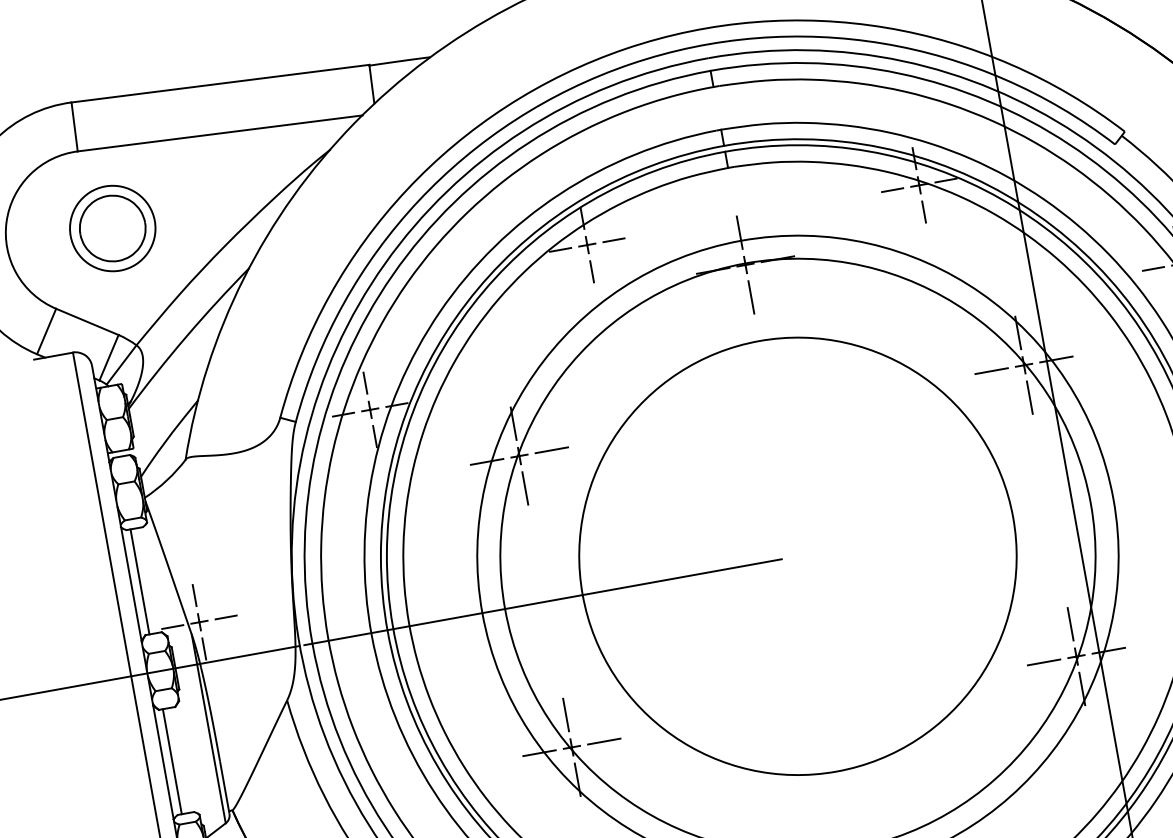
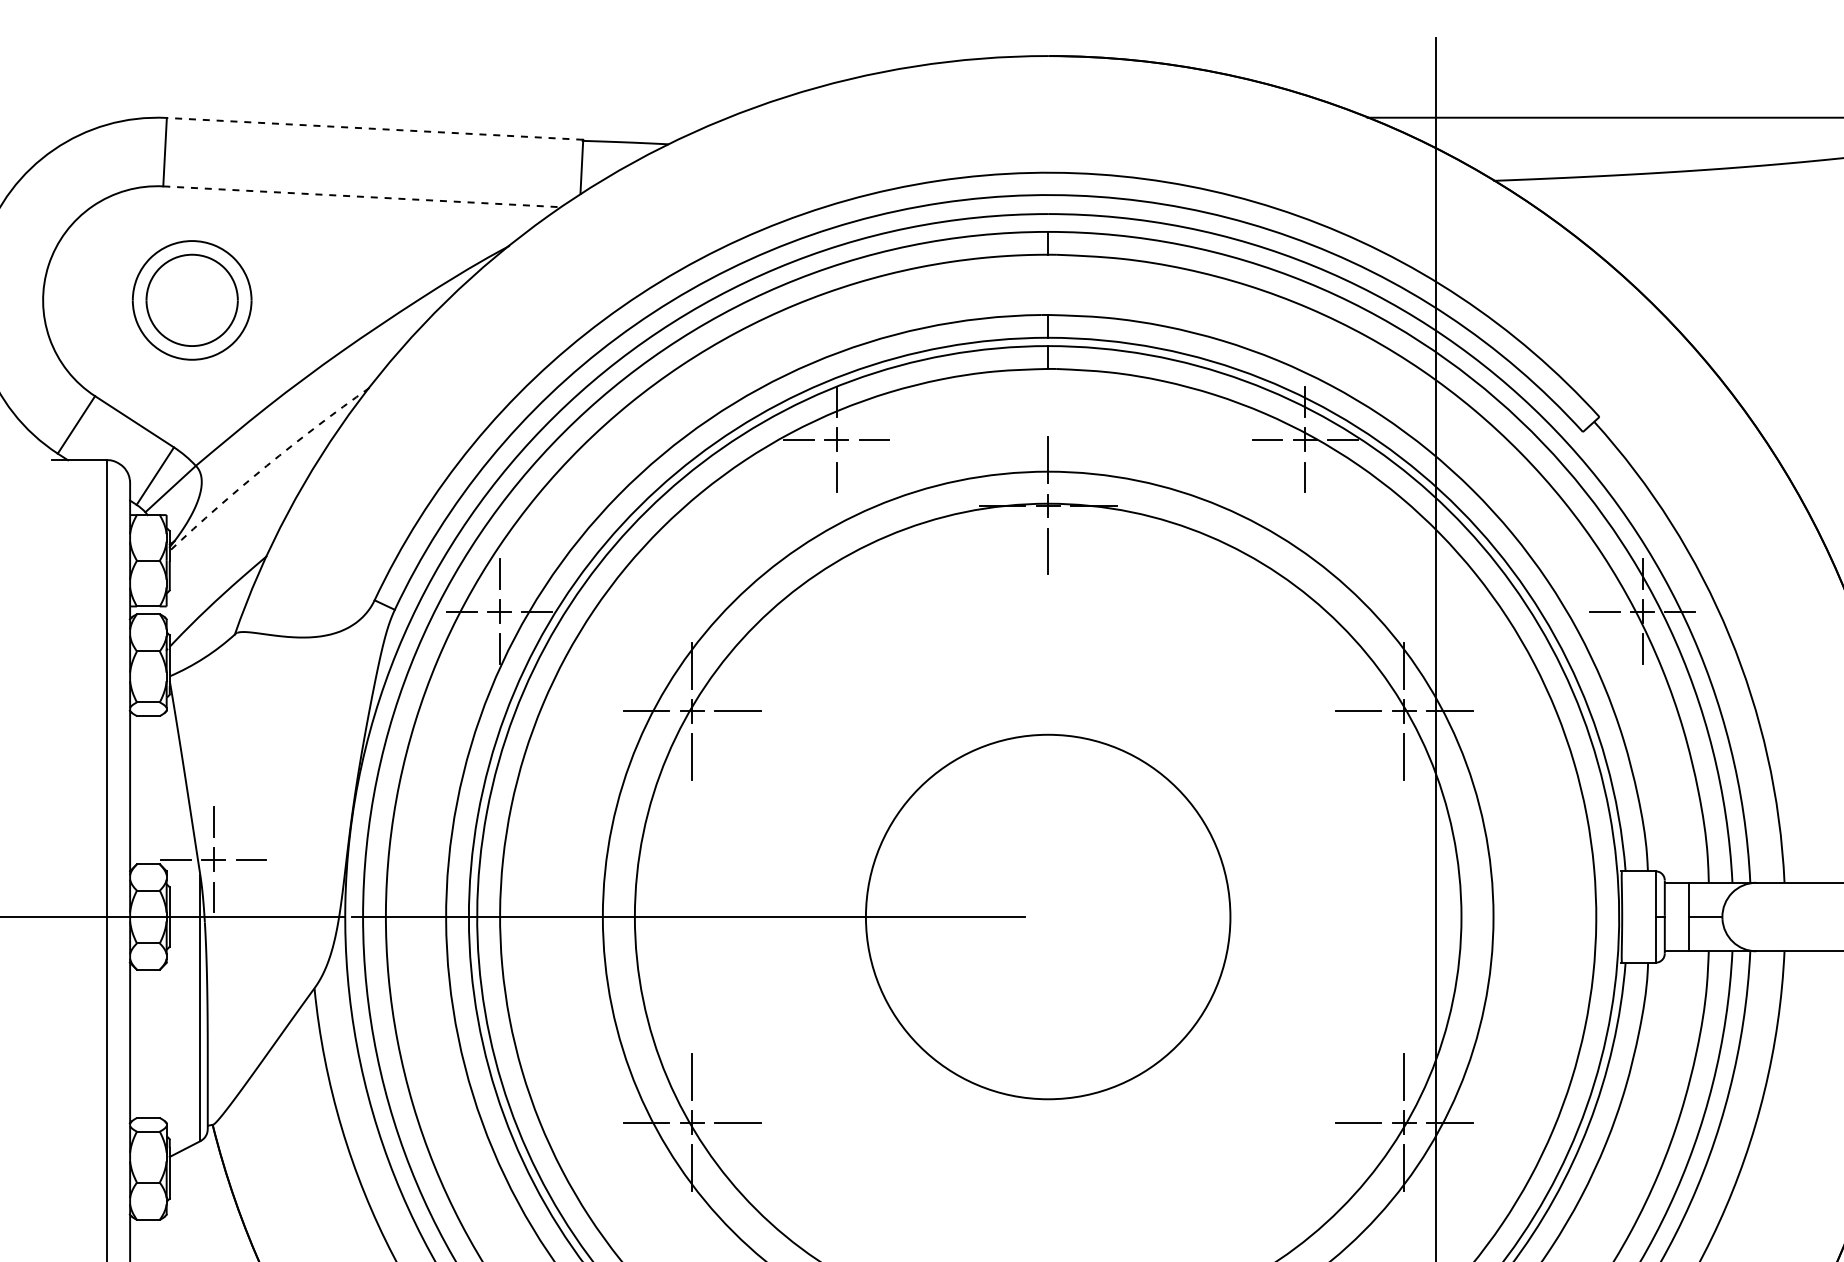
line: (220, 83) -> (374, 128), solid -> dashed
line: (220, 133) -> (362, 196), solid -> dashed
arc: (186, 336) -> (266, 465), solid -> dashed
circle: (797, 556) -> (1047, 916), size x0.6
line: (140, 582) -> (142, 790), removed
line: (172, 761) -> (142, 1043), removed

